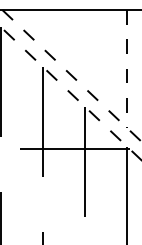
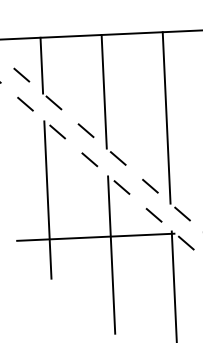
line: (43, 28) -> (42, 64), added
line: (85, 48) -> (104, 90), added
line: (127, 69) -> (166, 118), dashed -> solid

